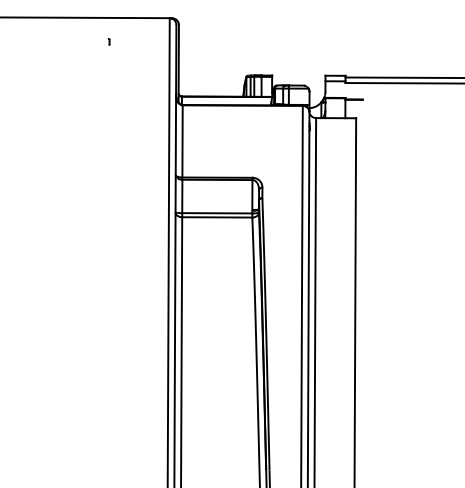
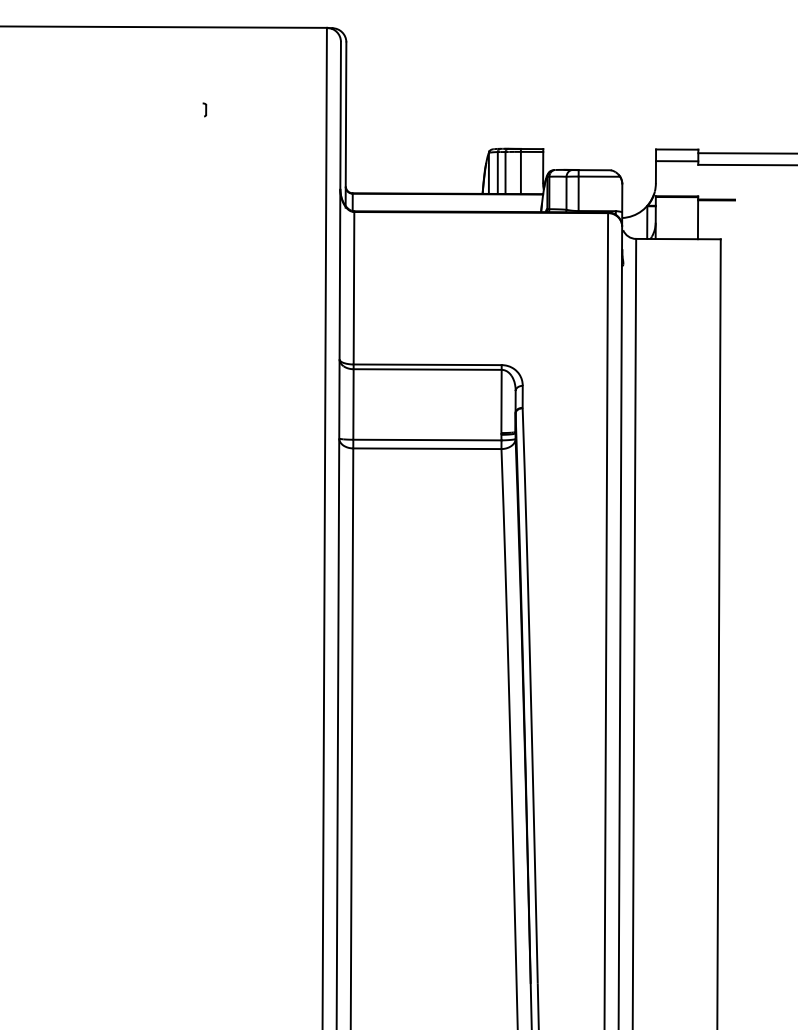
part: (109, 41) -> (205, 108), moved

